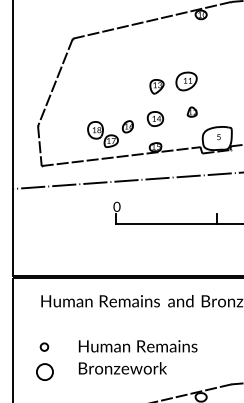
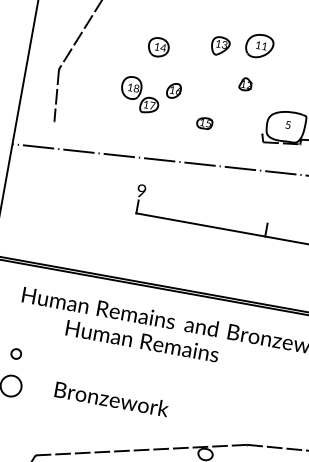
part: (191, 111) -> (244, 83), moved
part: (155, 118) -> (158, 46), moved
line: (120, 156) -> (157, 127), removed
text: (116, 207) -> (140, 191), 0 -> 9
text: (137, 346) -> (141, 341), moved

